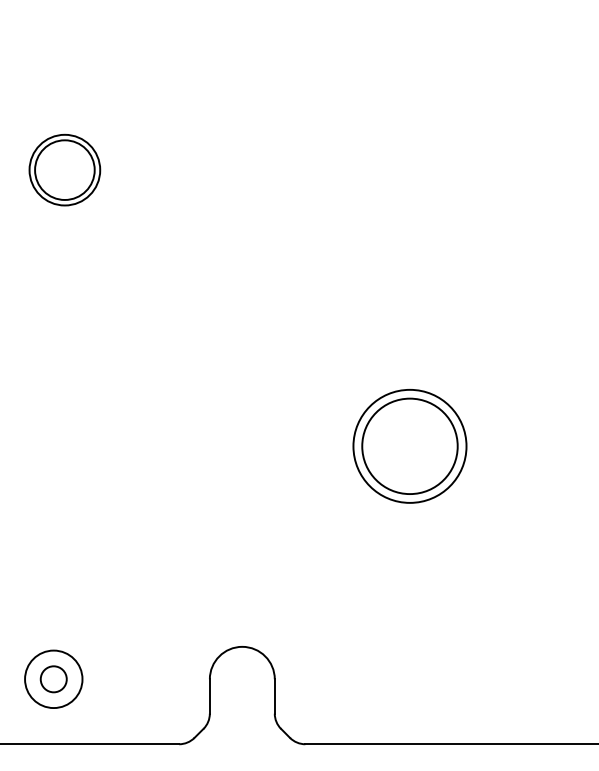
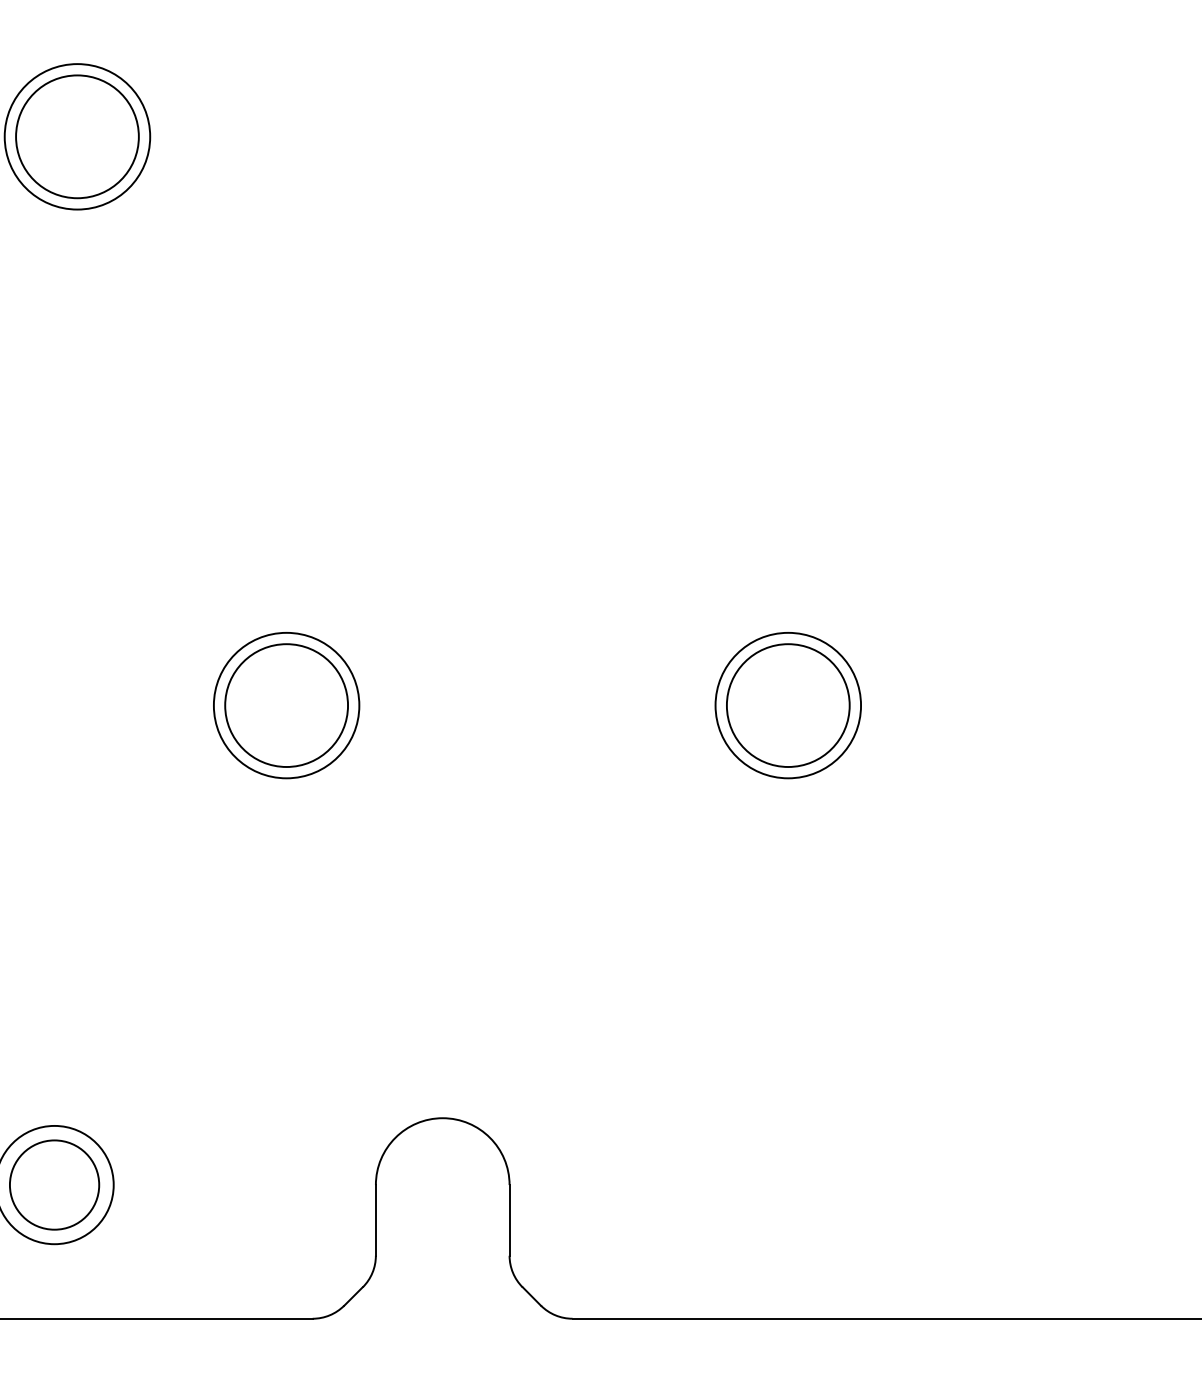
part: (166, 446) -> (286, 705), added
part: (410, 446) -> (788, 705), size x0.62
circle: (53, 679) -> (54, 1185), size x1.67

